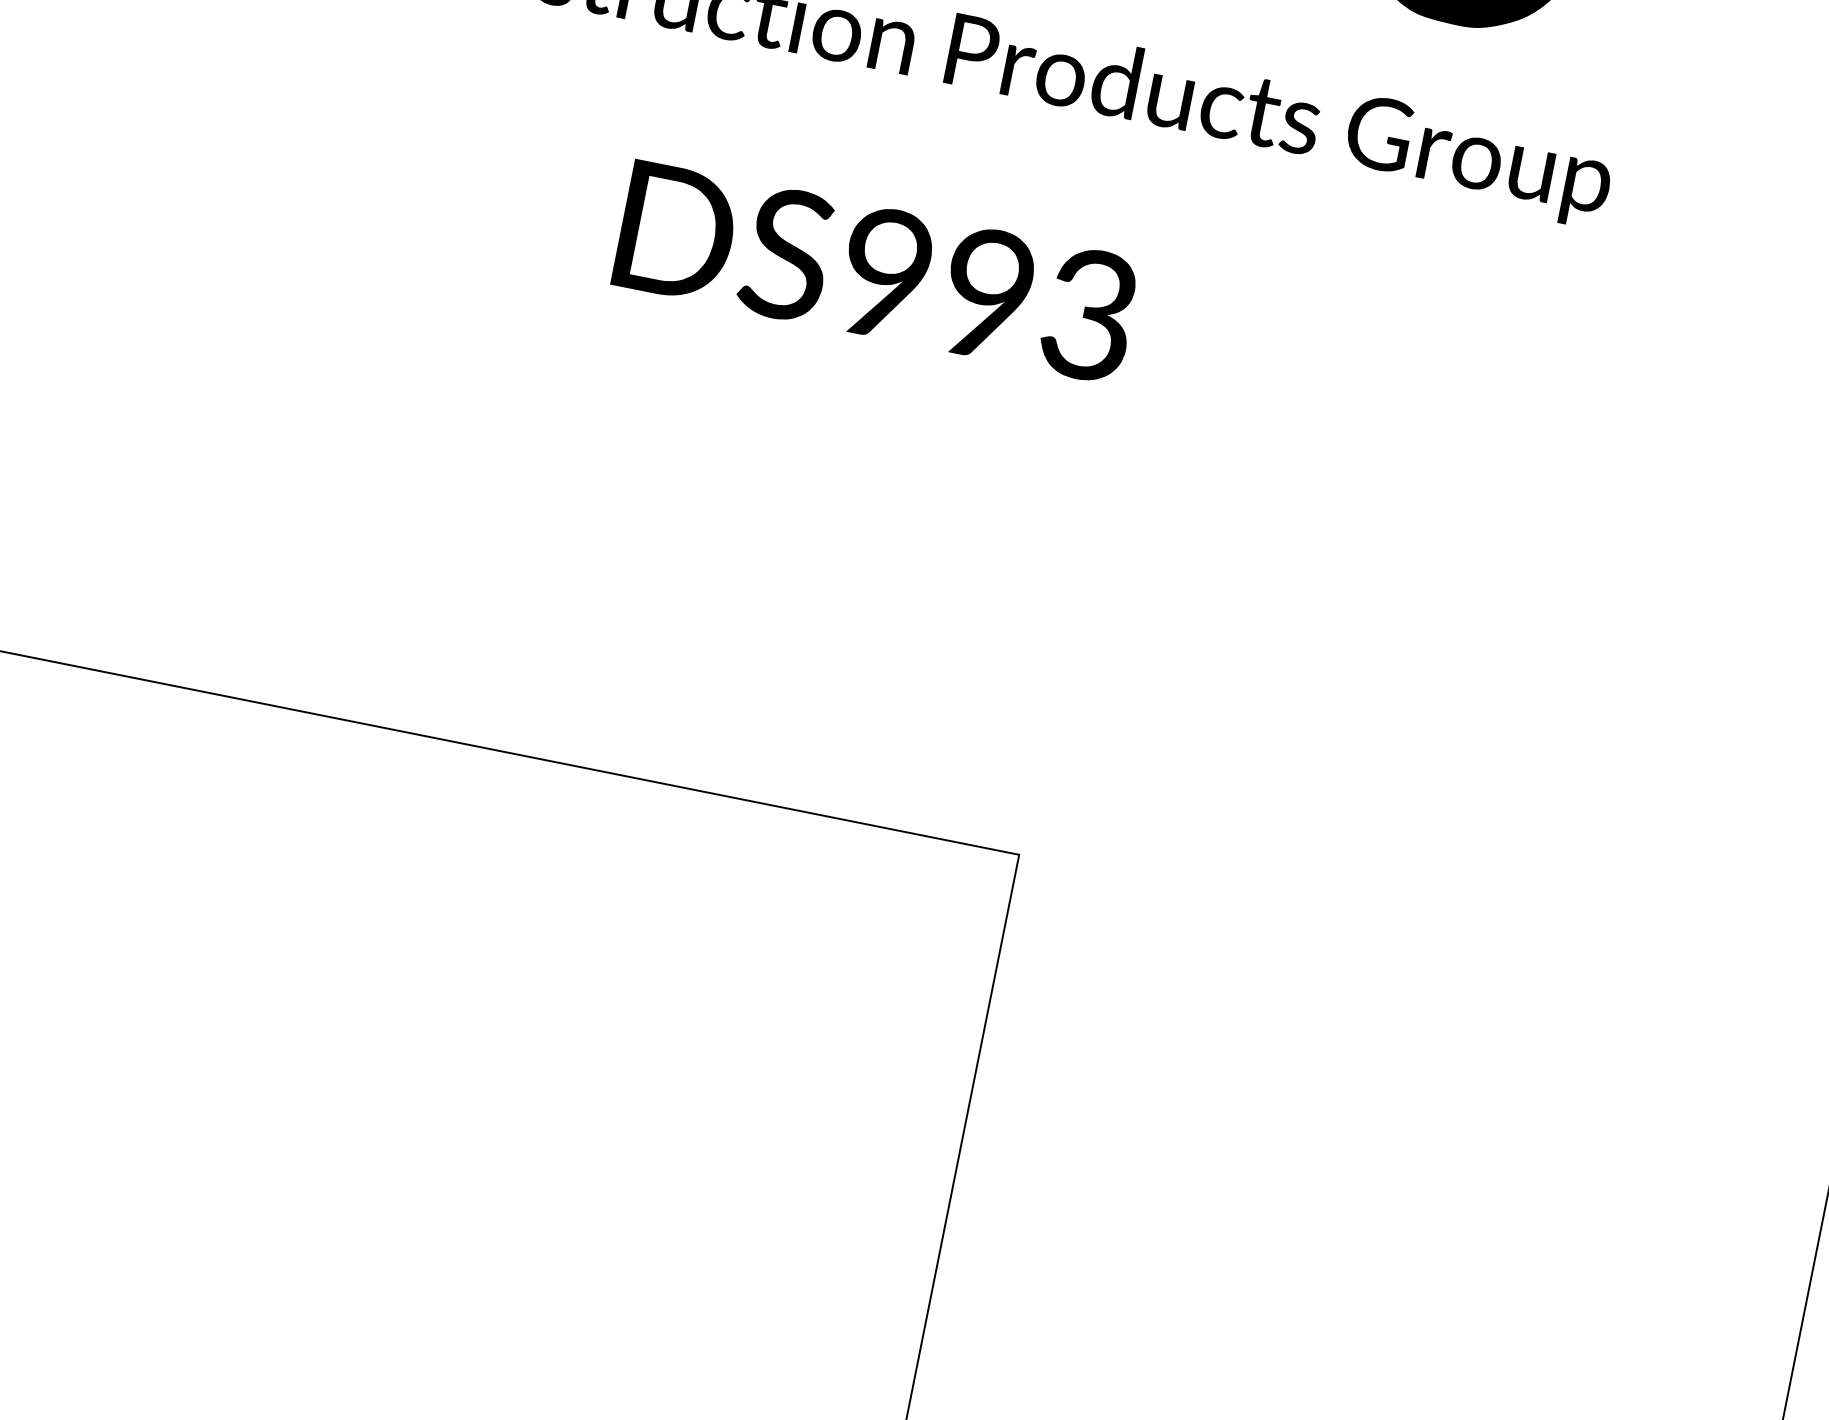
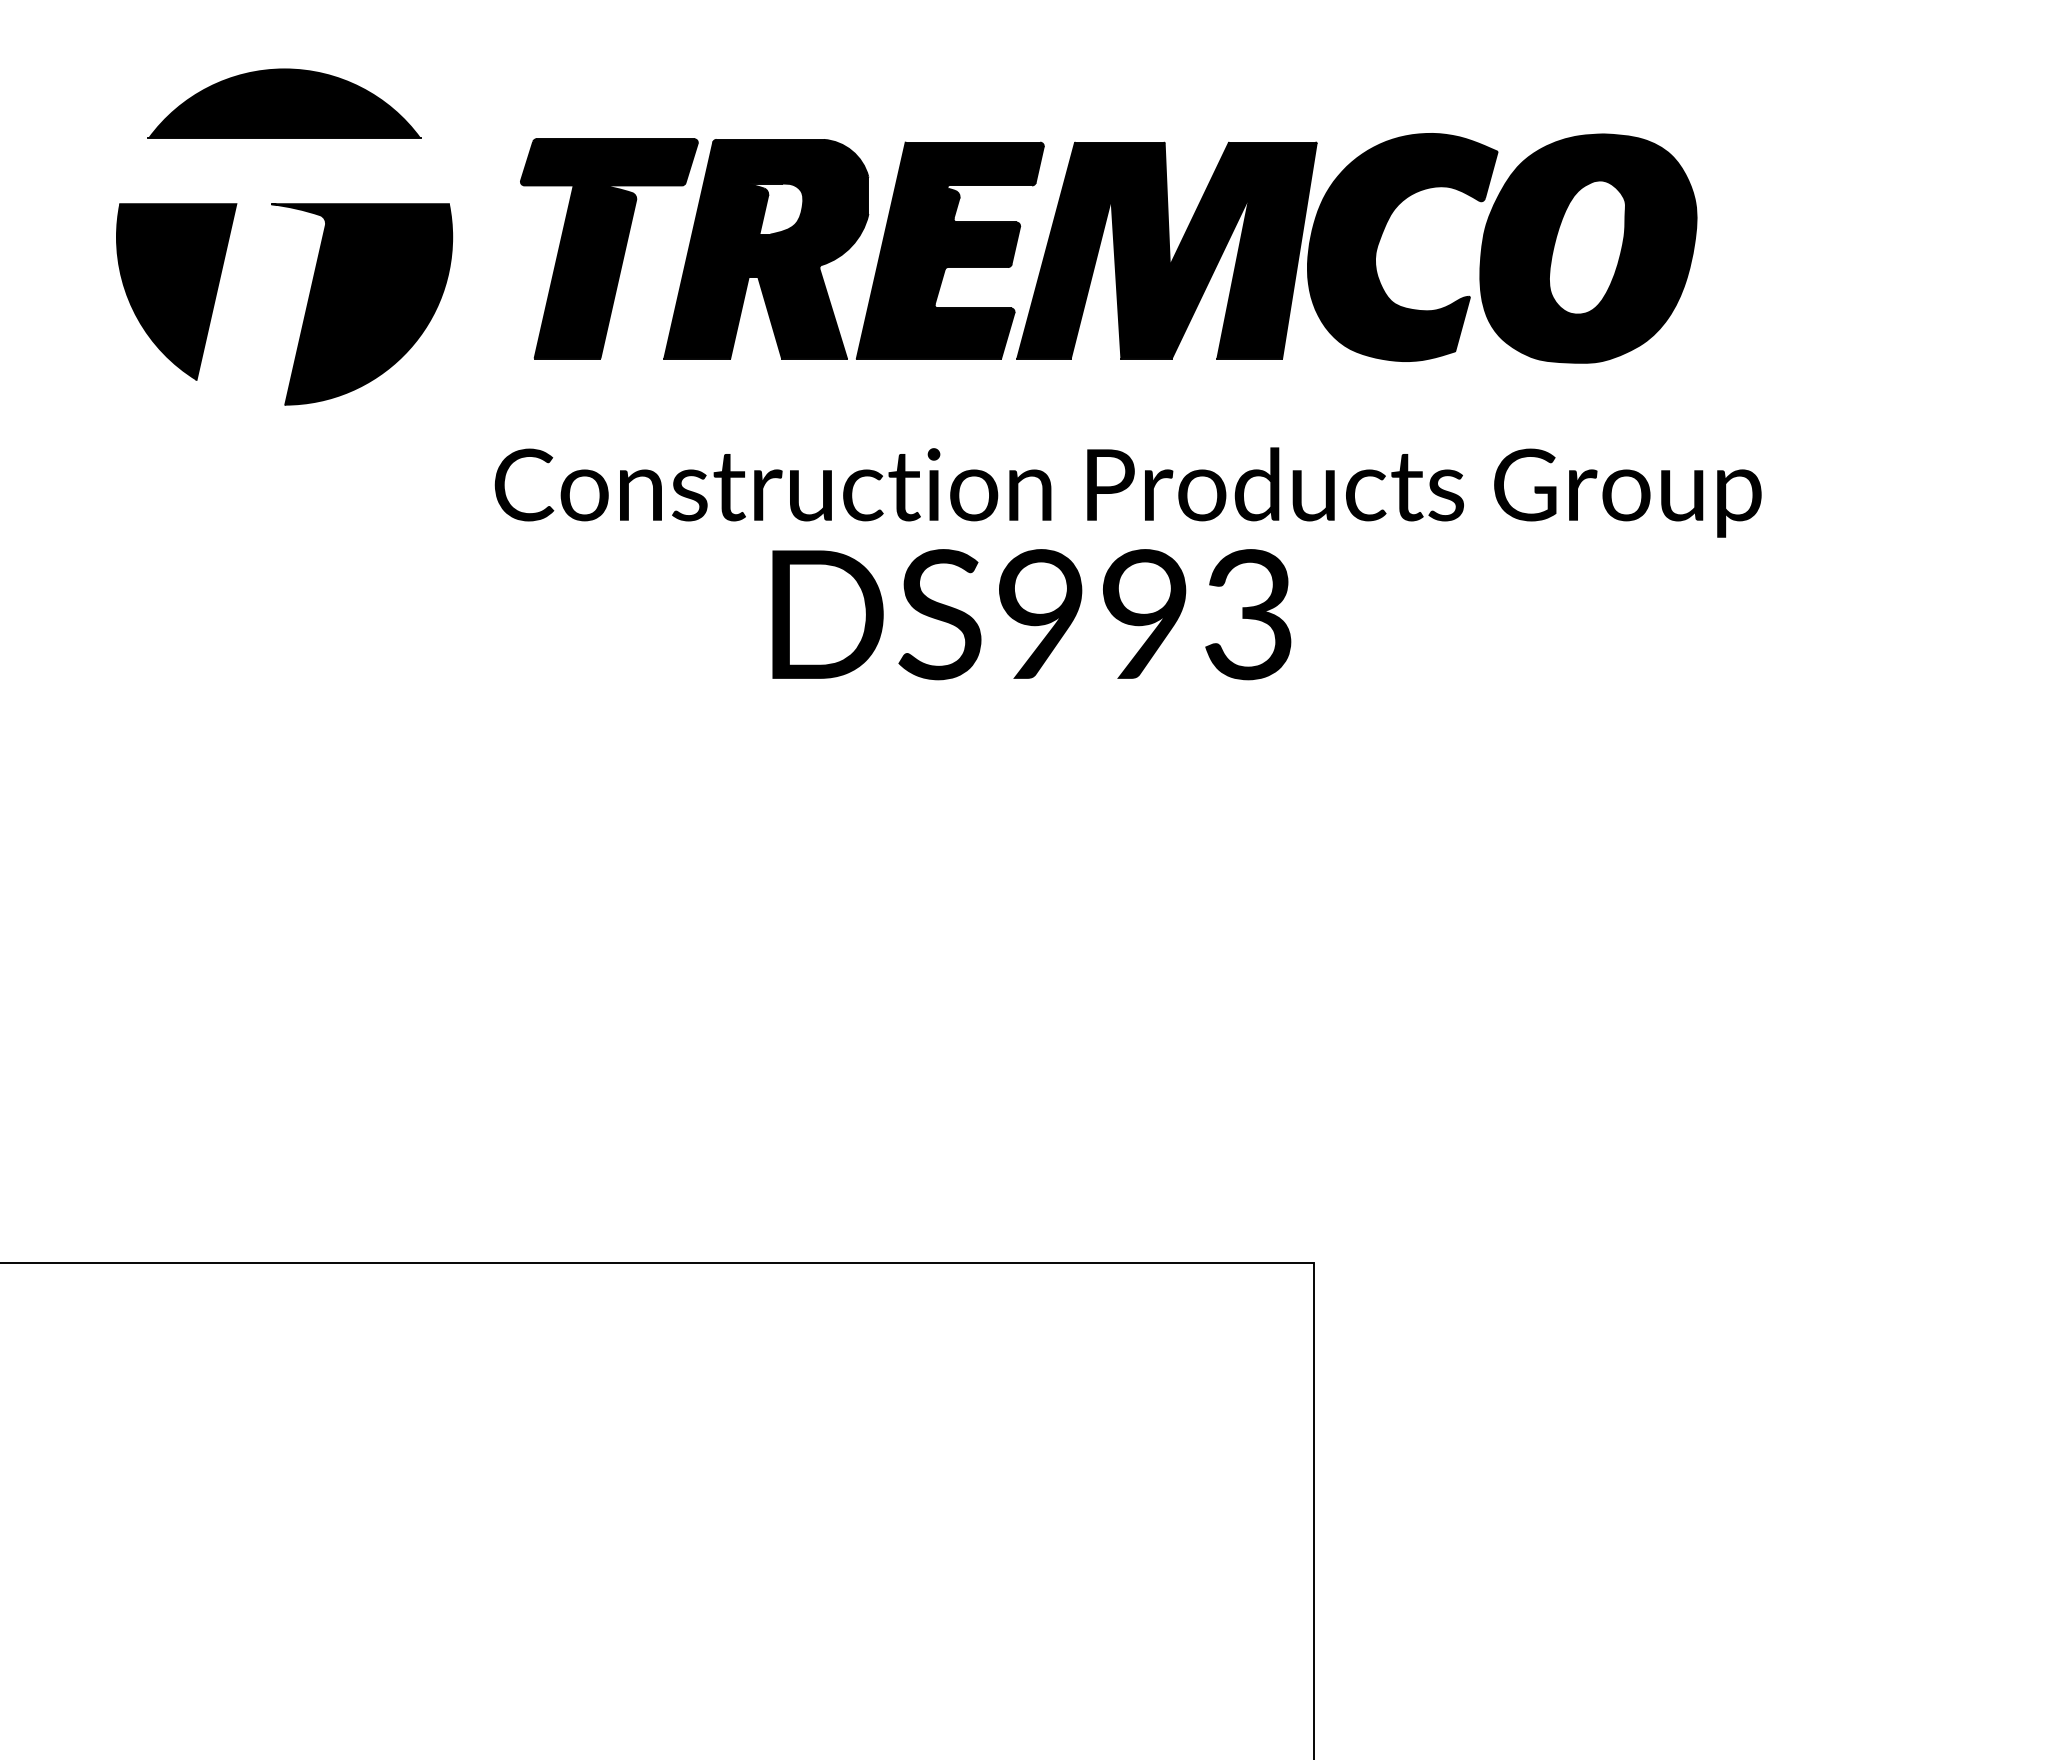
text: (876, 272) -> (1031, 614), moved

